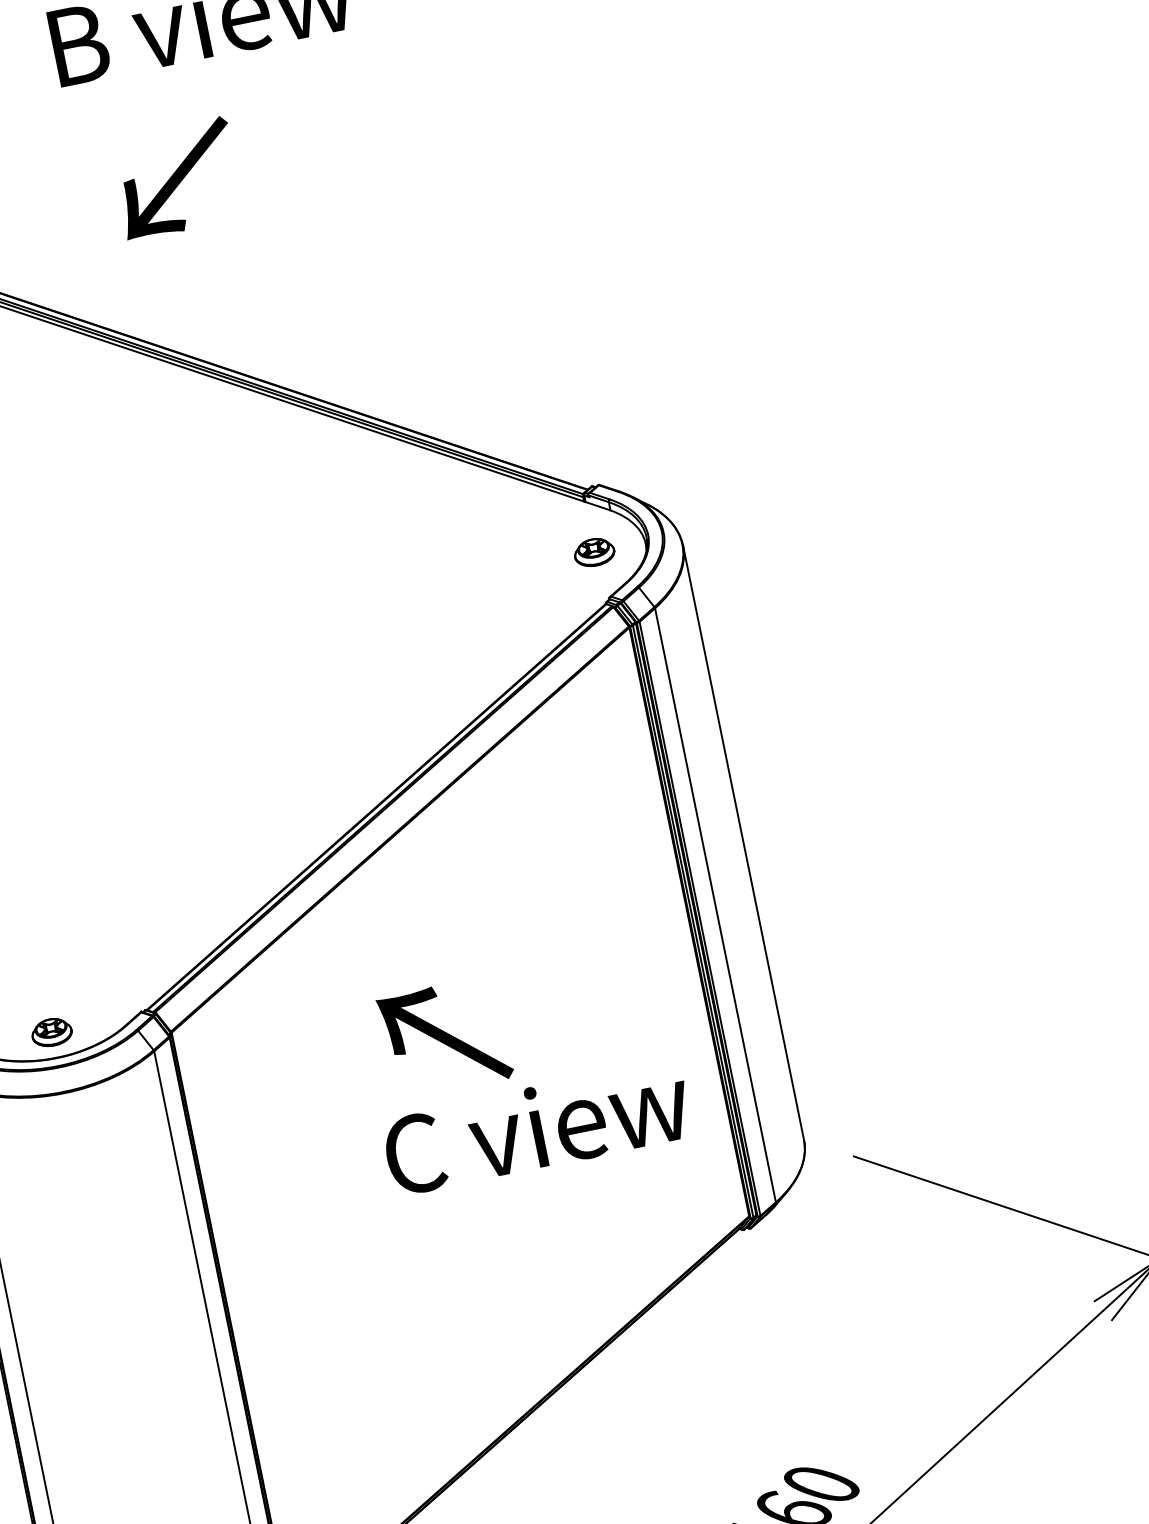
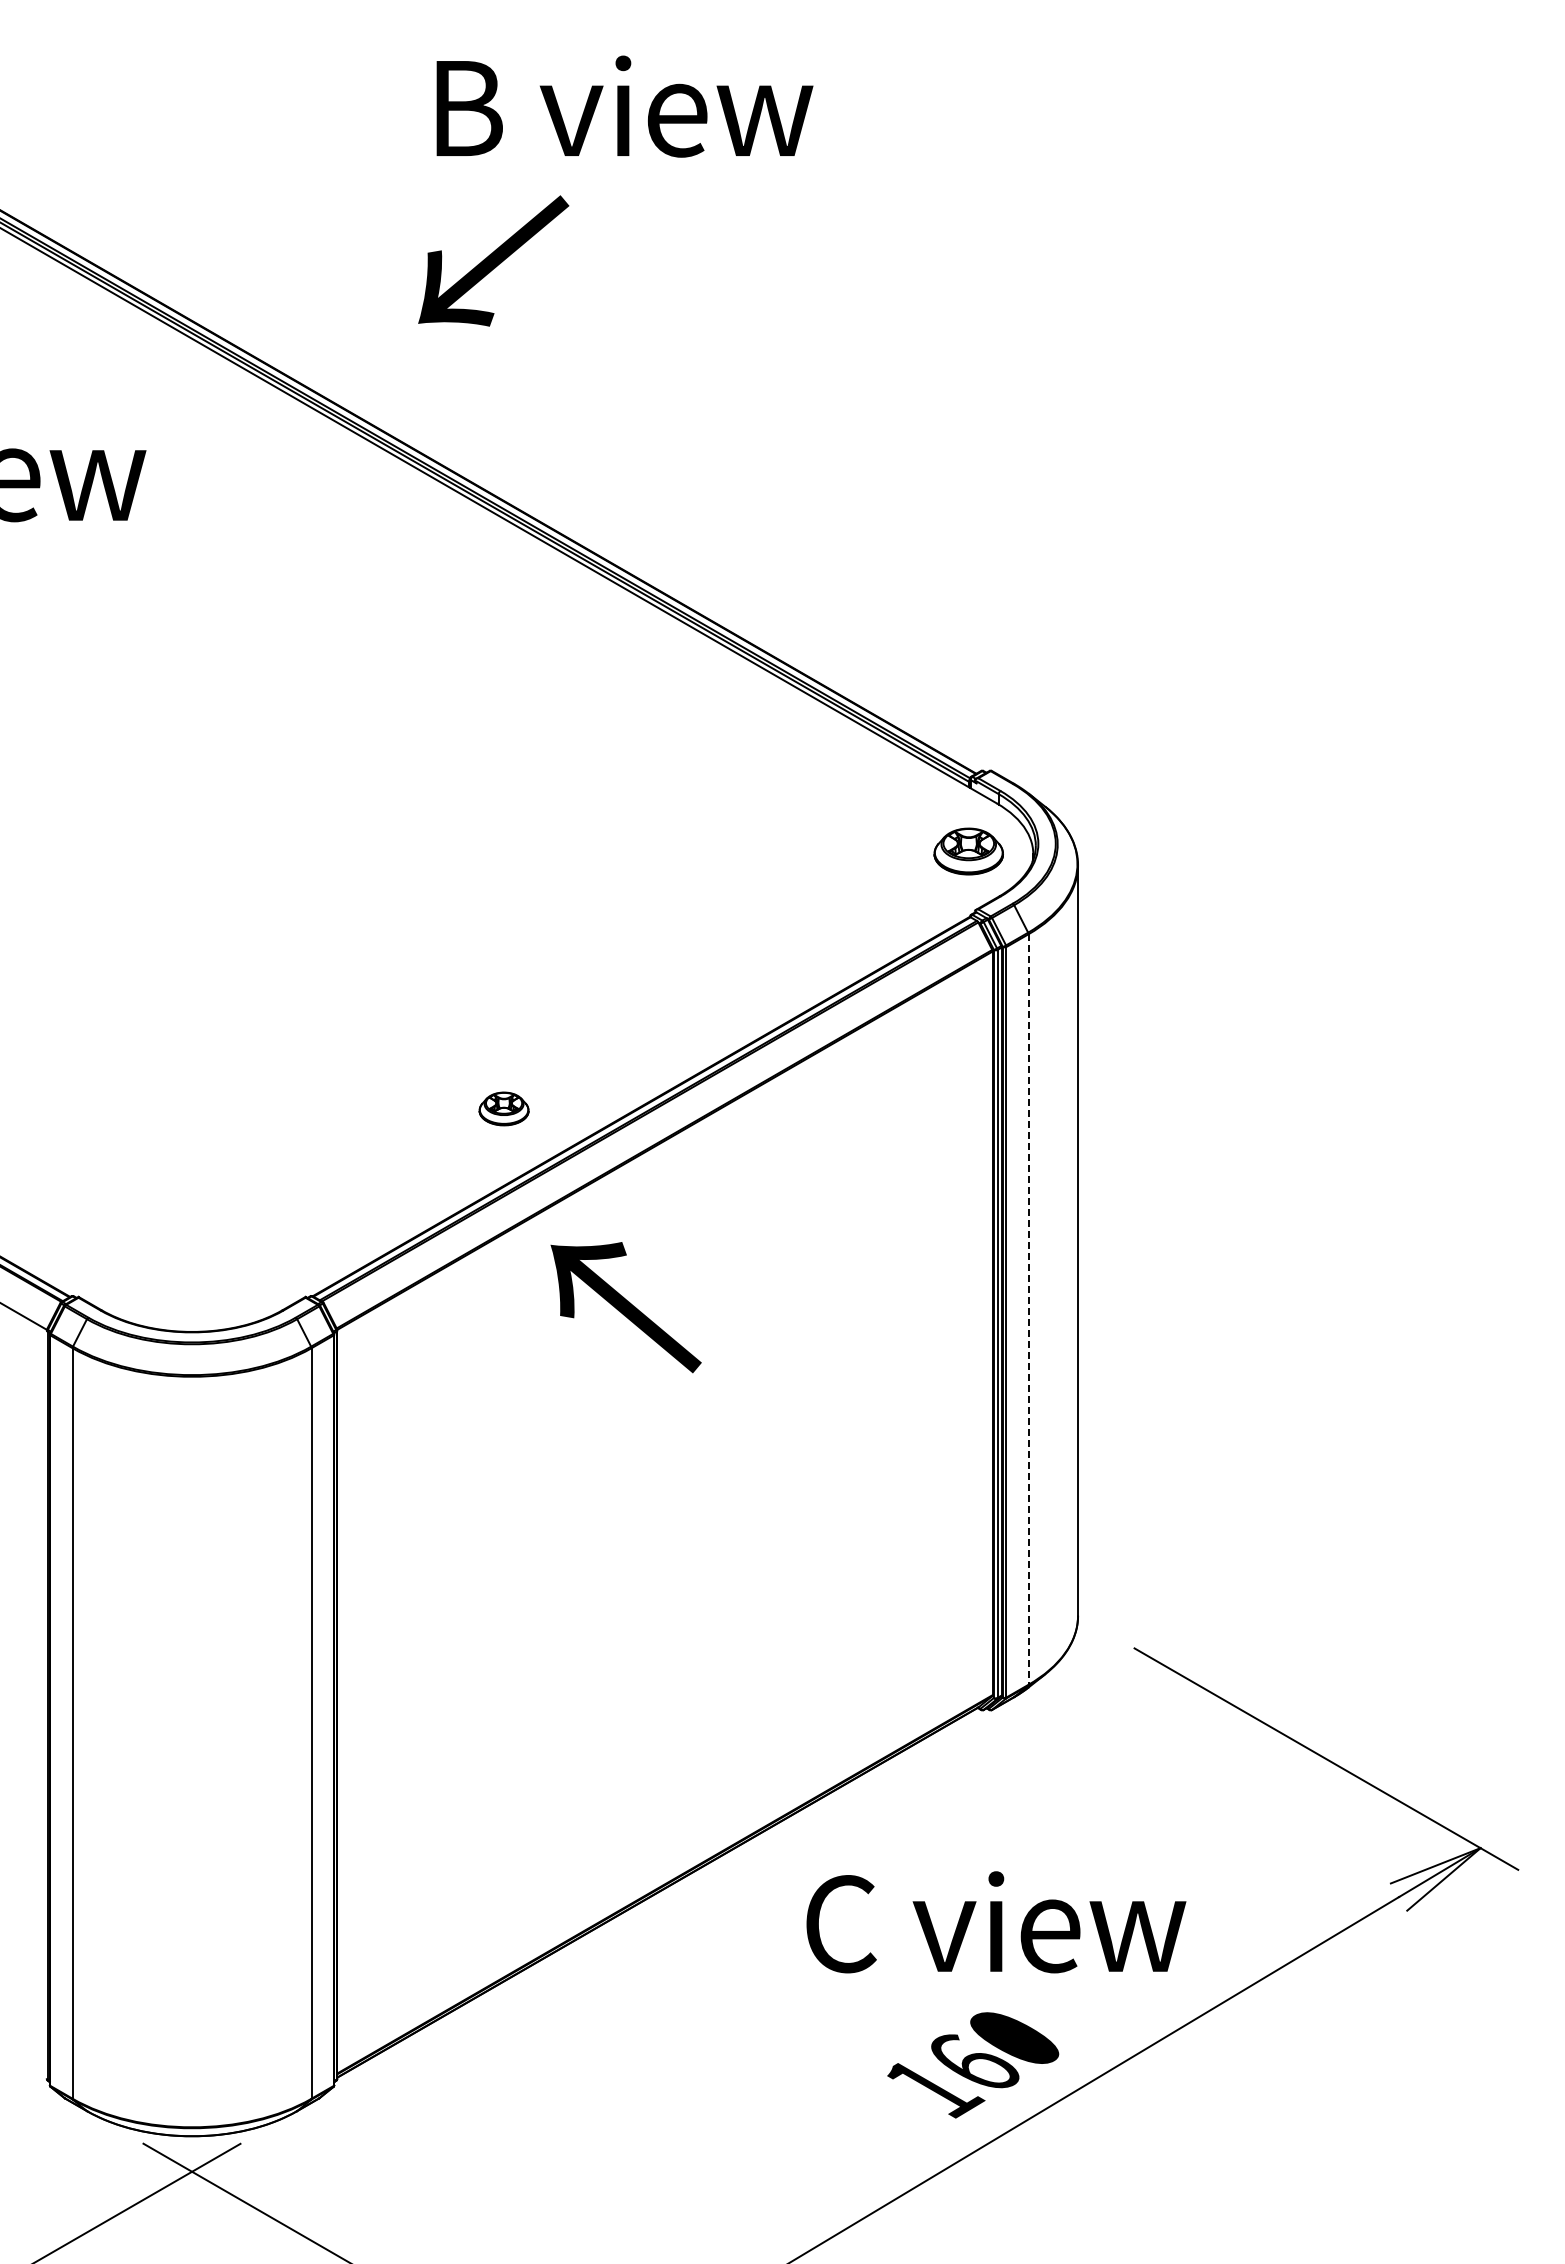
text: (176, 178) -> (493, 260), moved
part: (594, 552) -> (968, 851), size x1.4
line: (715, 906) -> (1028, 1310), solid -> dashed
part: (51, 1032) -> (503, 1108), moved
text: (444, 1037) -> (625, 1307), moved
text: (537, 1127) -> (996, 1922), moved

